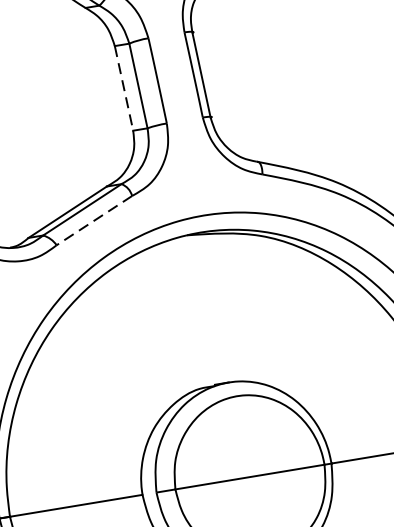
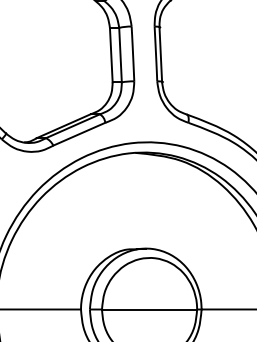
line: (124, 88) -> (111, 55), dashed -> solid
line: (93, 221) -> (78, 134), dashed -> solid

